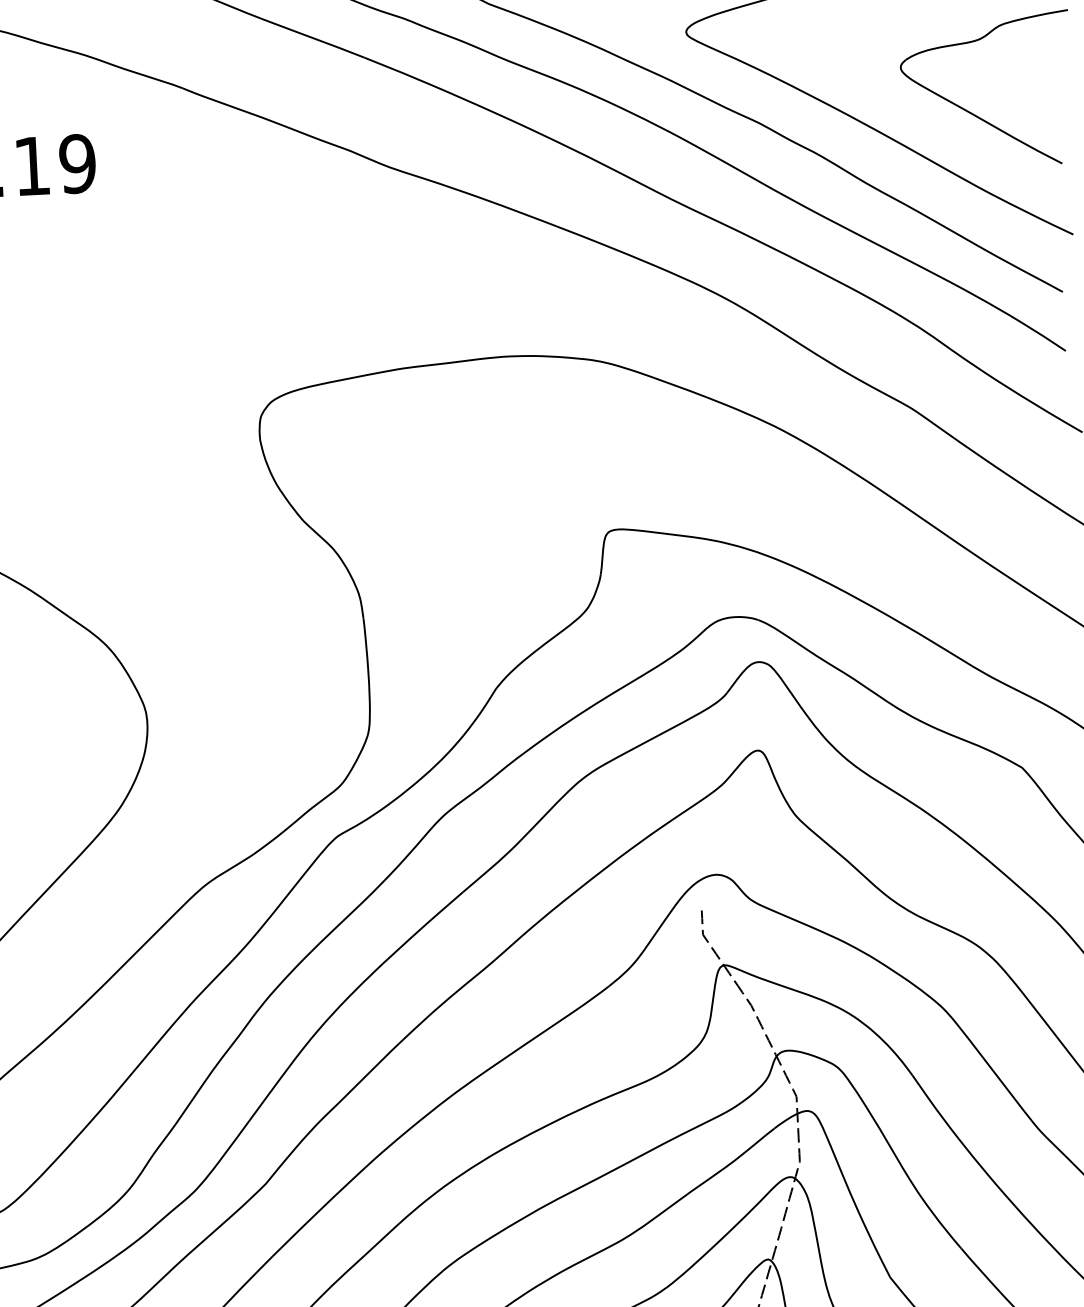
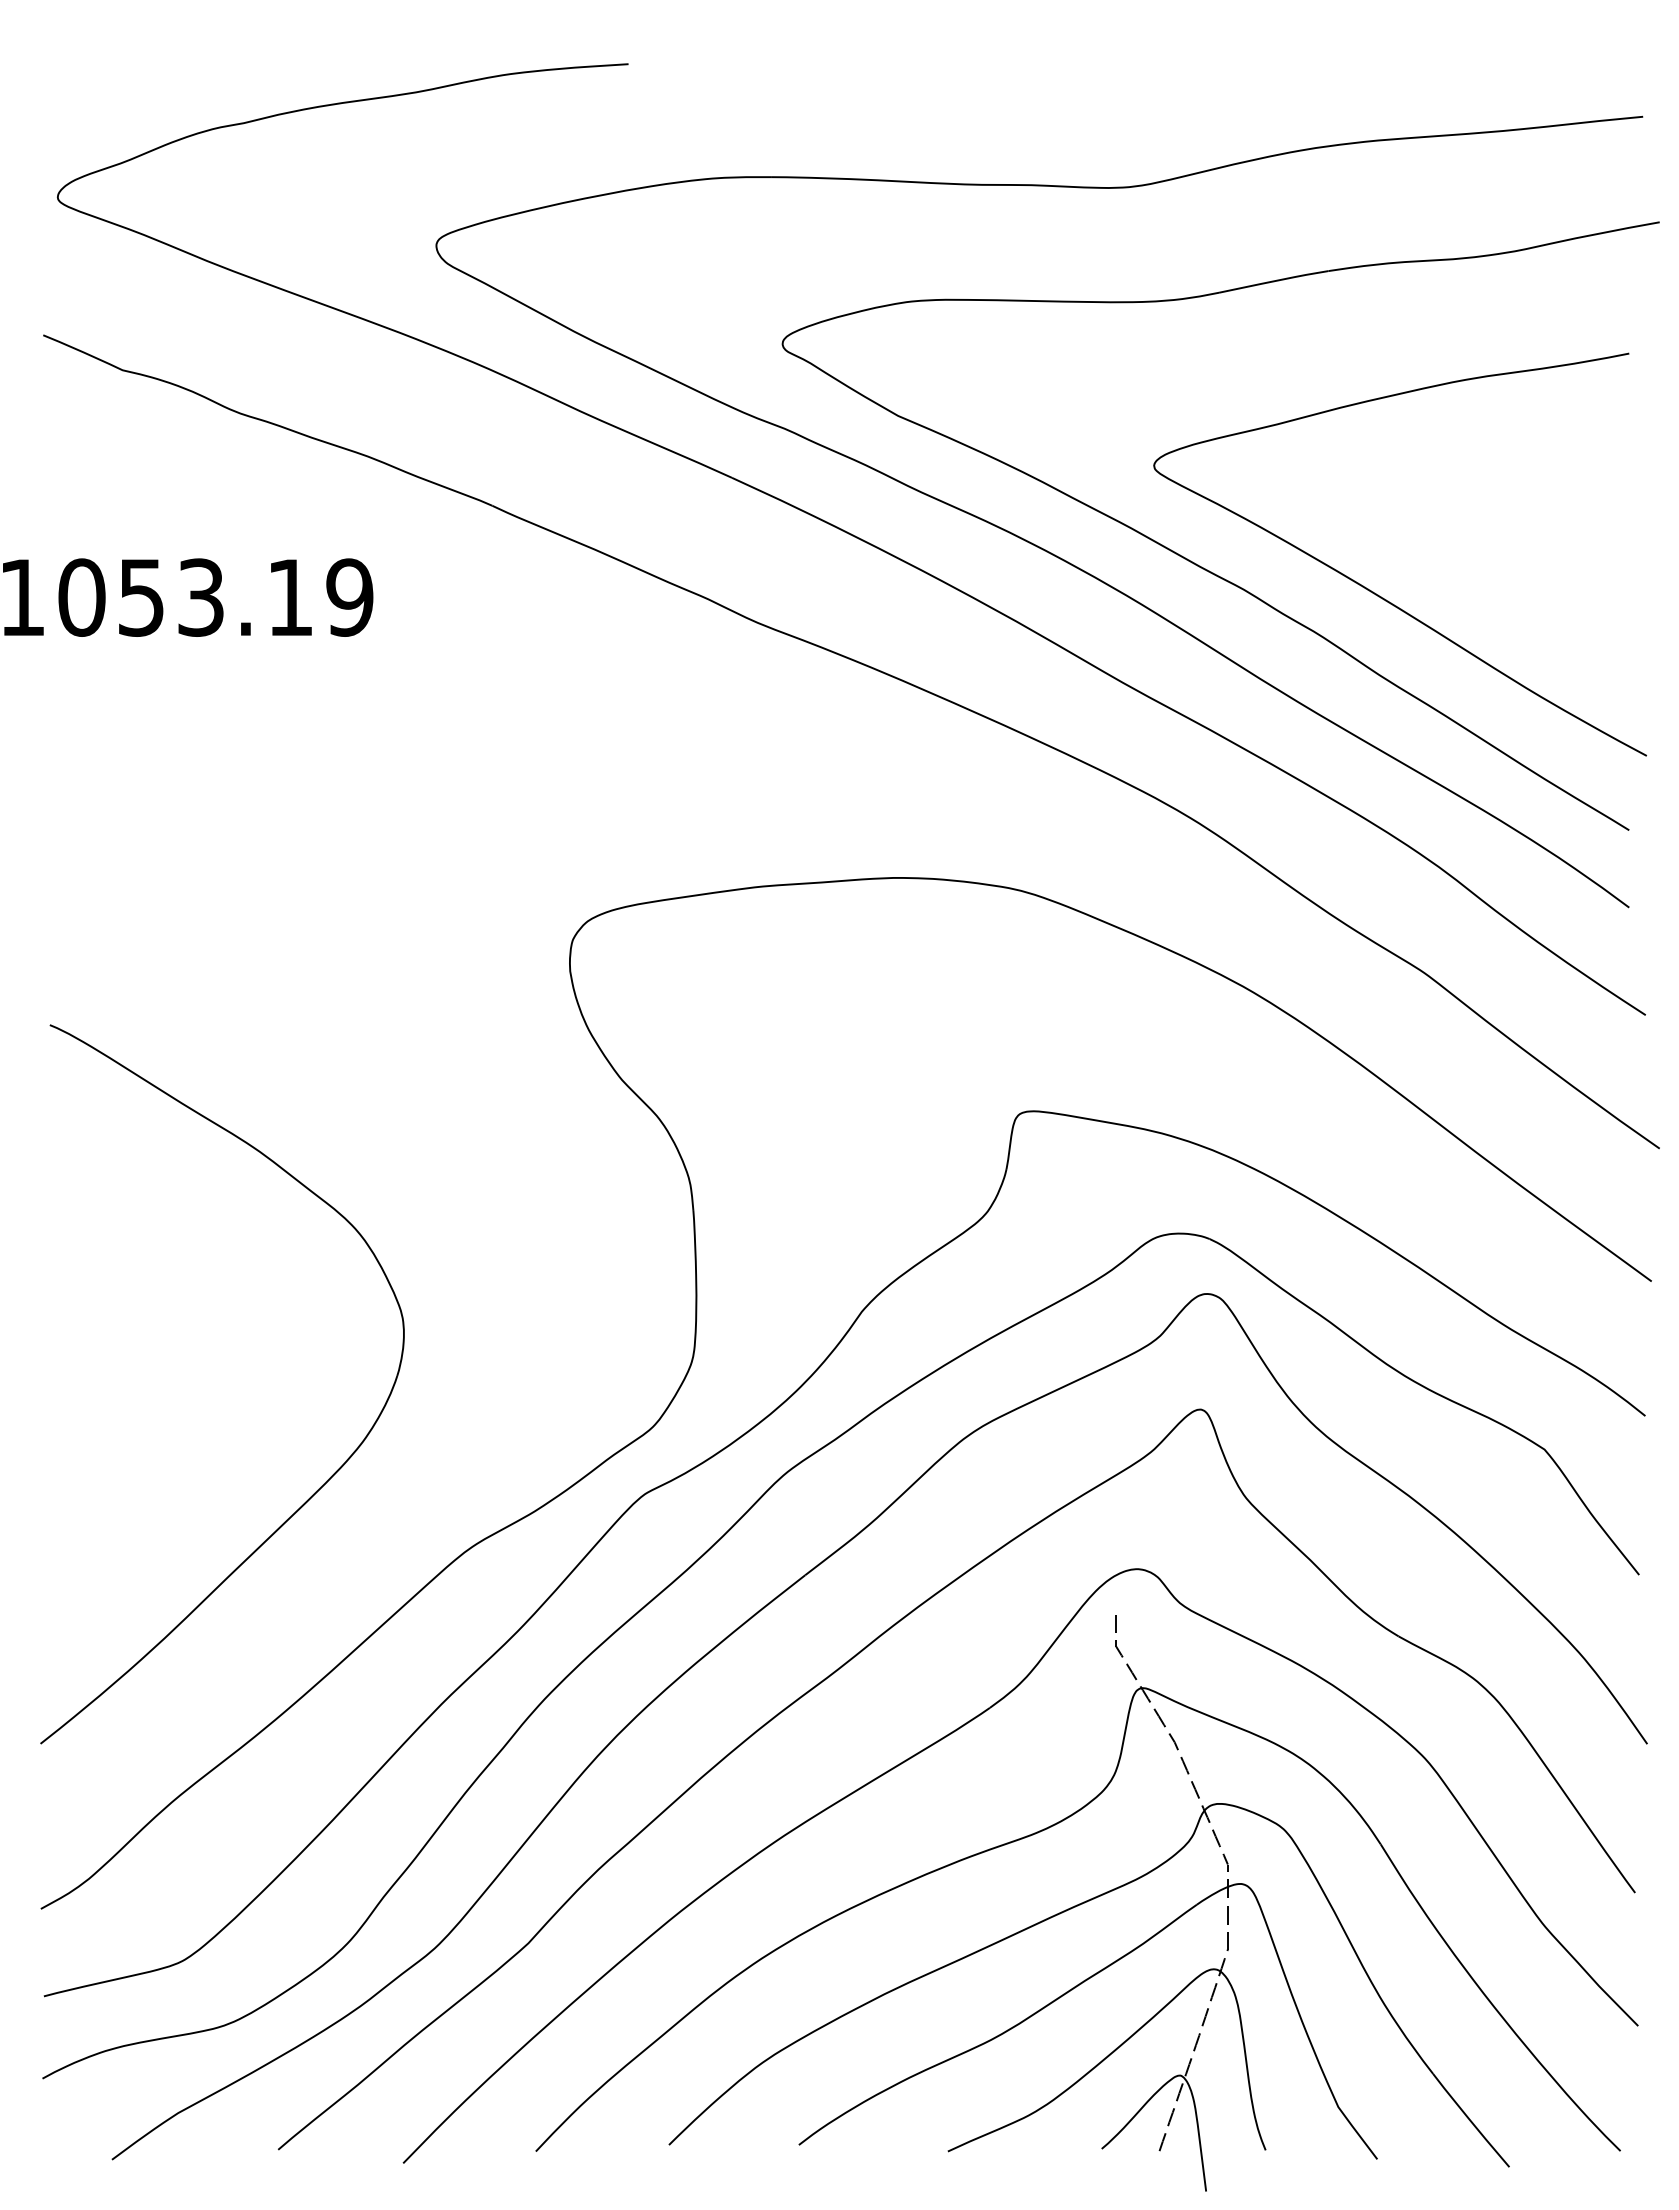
part: (973, 113) -> (1524, 591), removed

